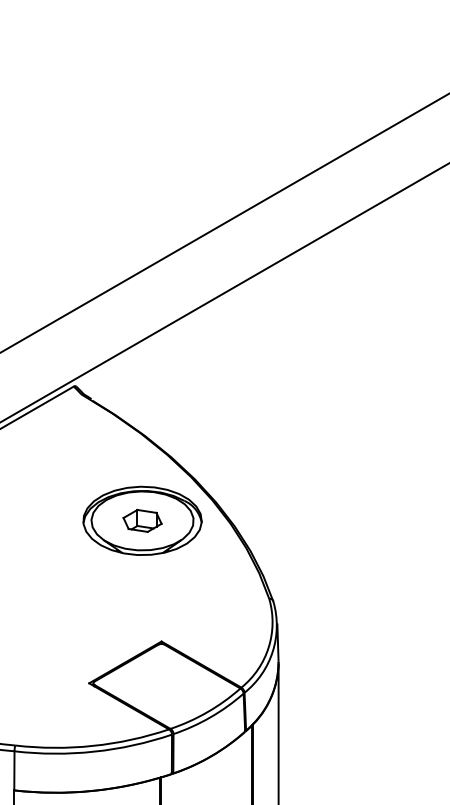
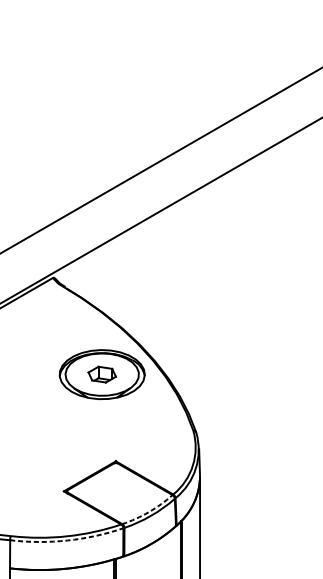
arc: (207, 712) -> (148, 512), solid -> dashed
arc: (94, 751) -> (67, 540), solid -> dashed

